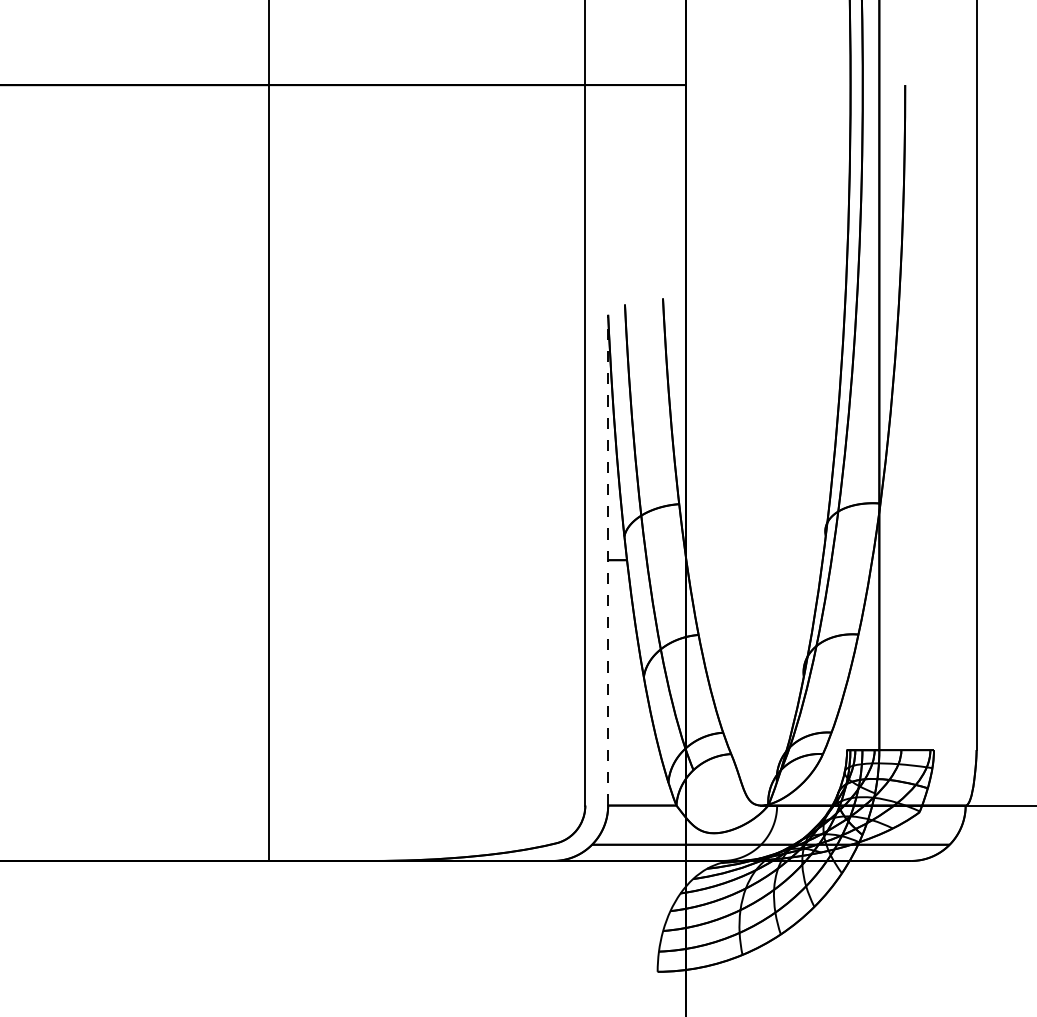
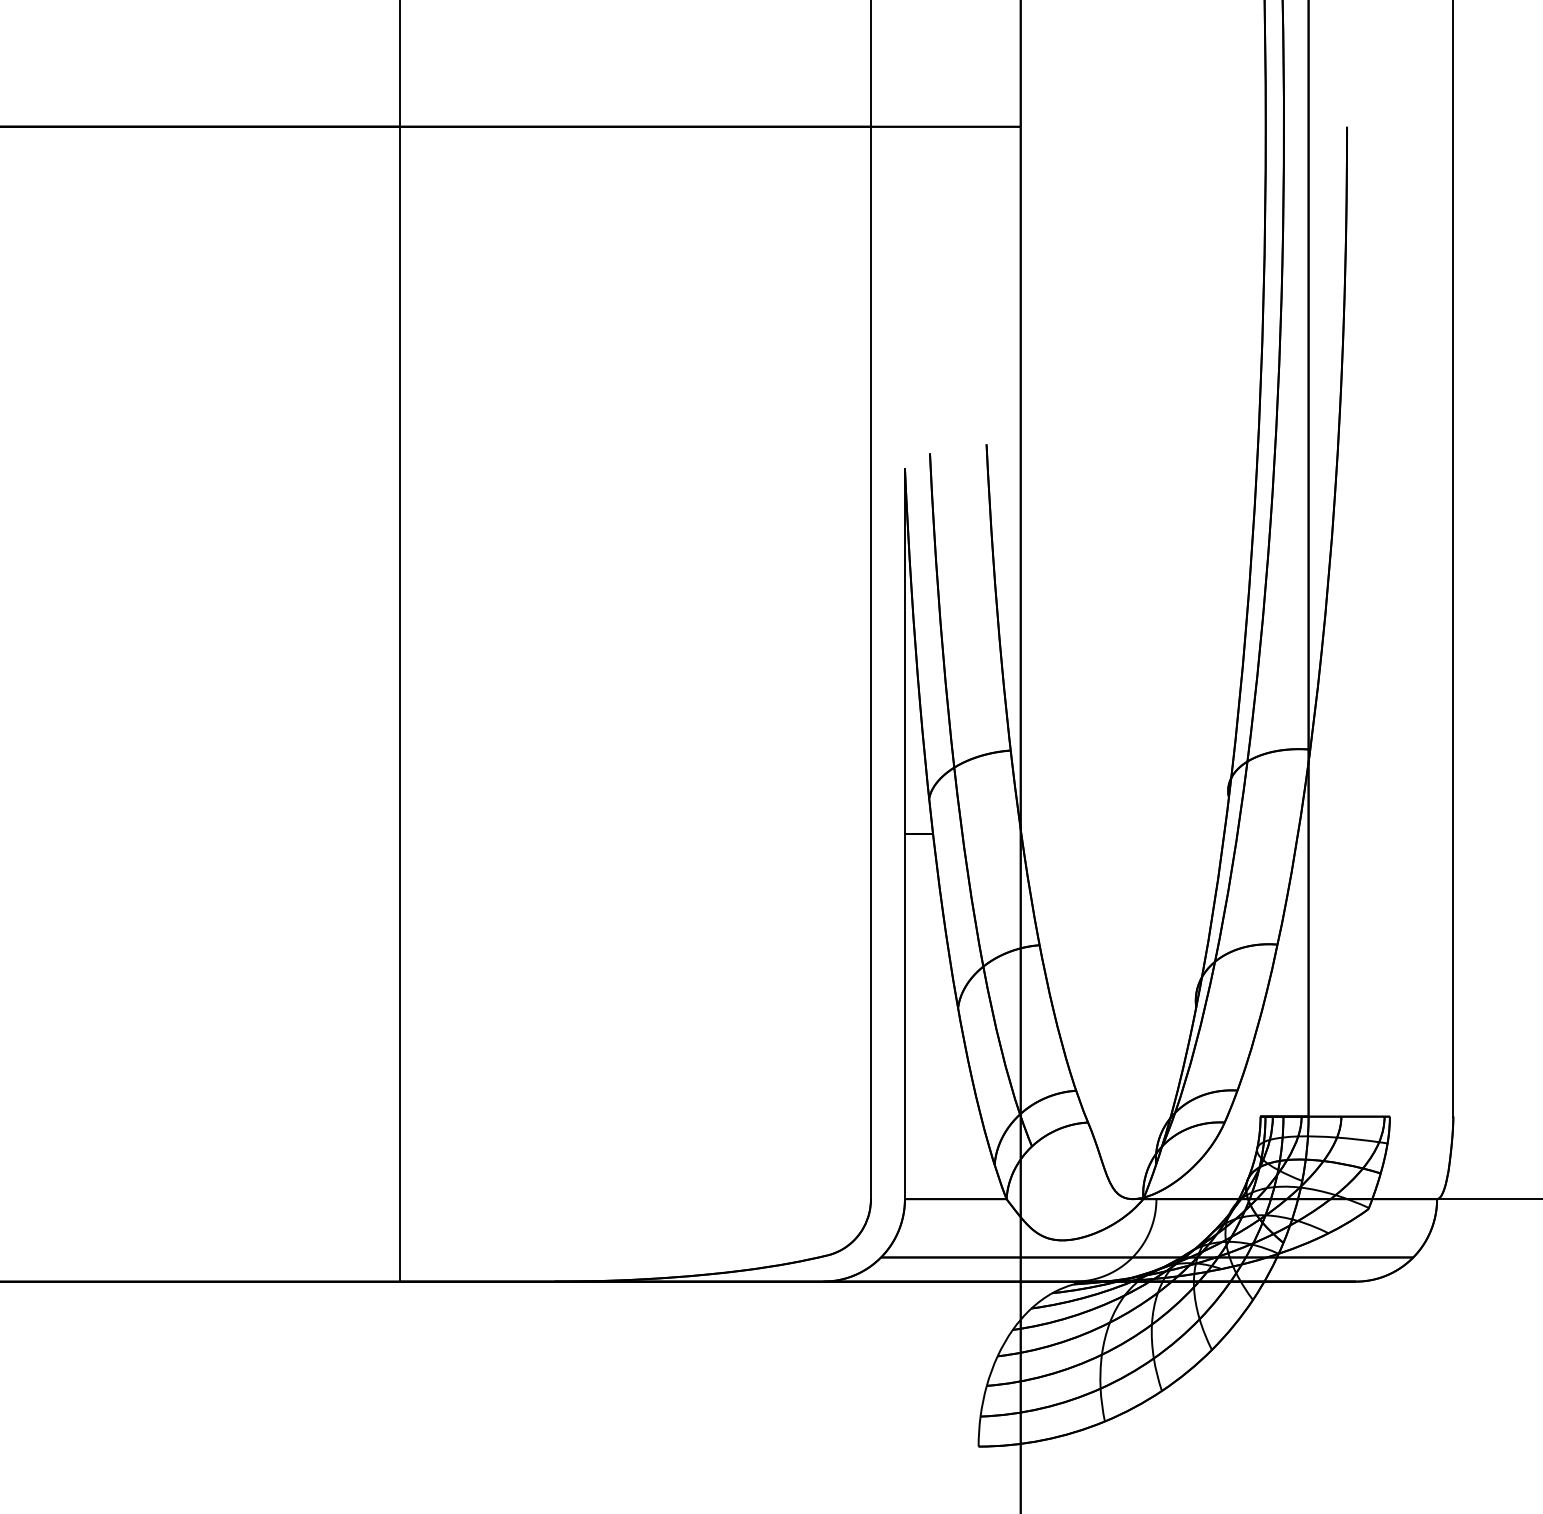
line: (608, 559) -> (905, 832), dashed -> solid

